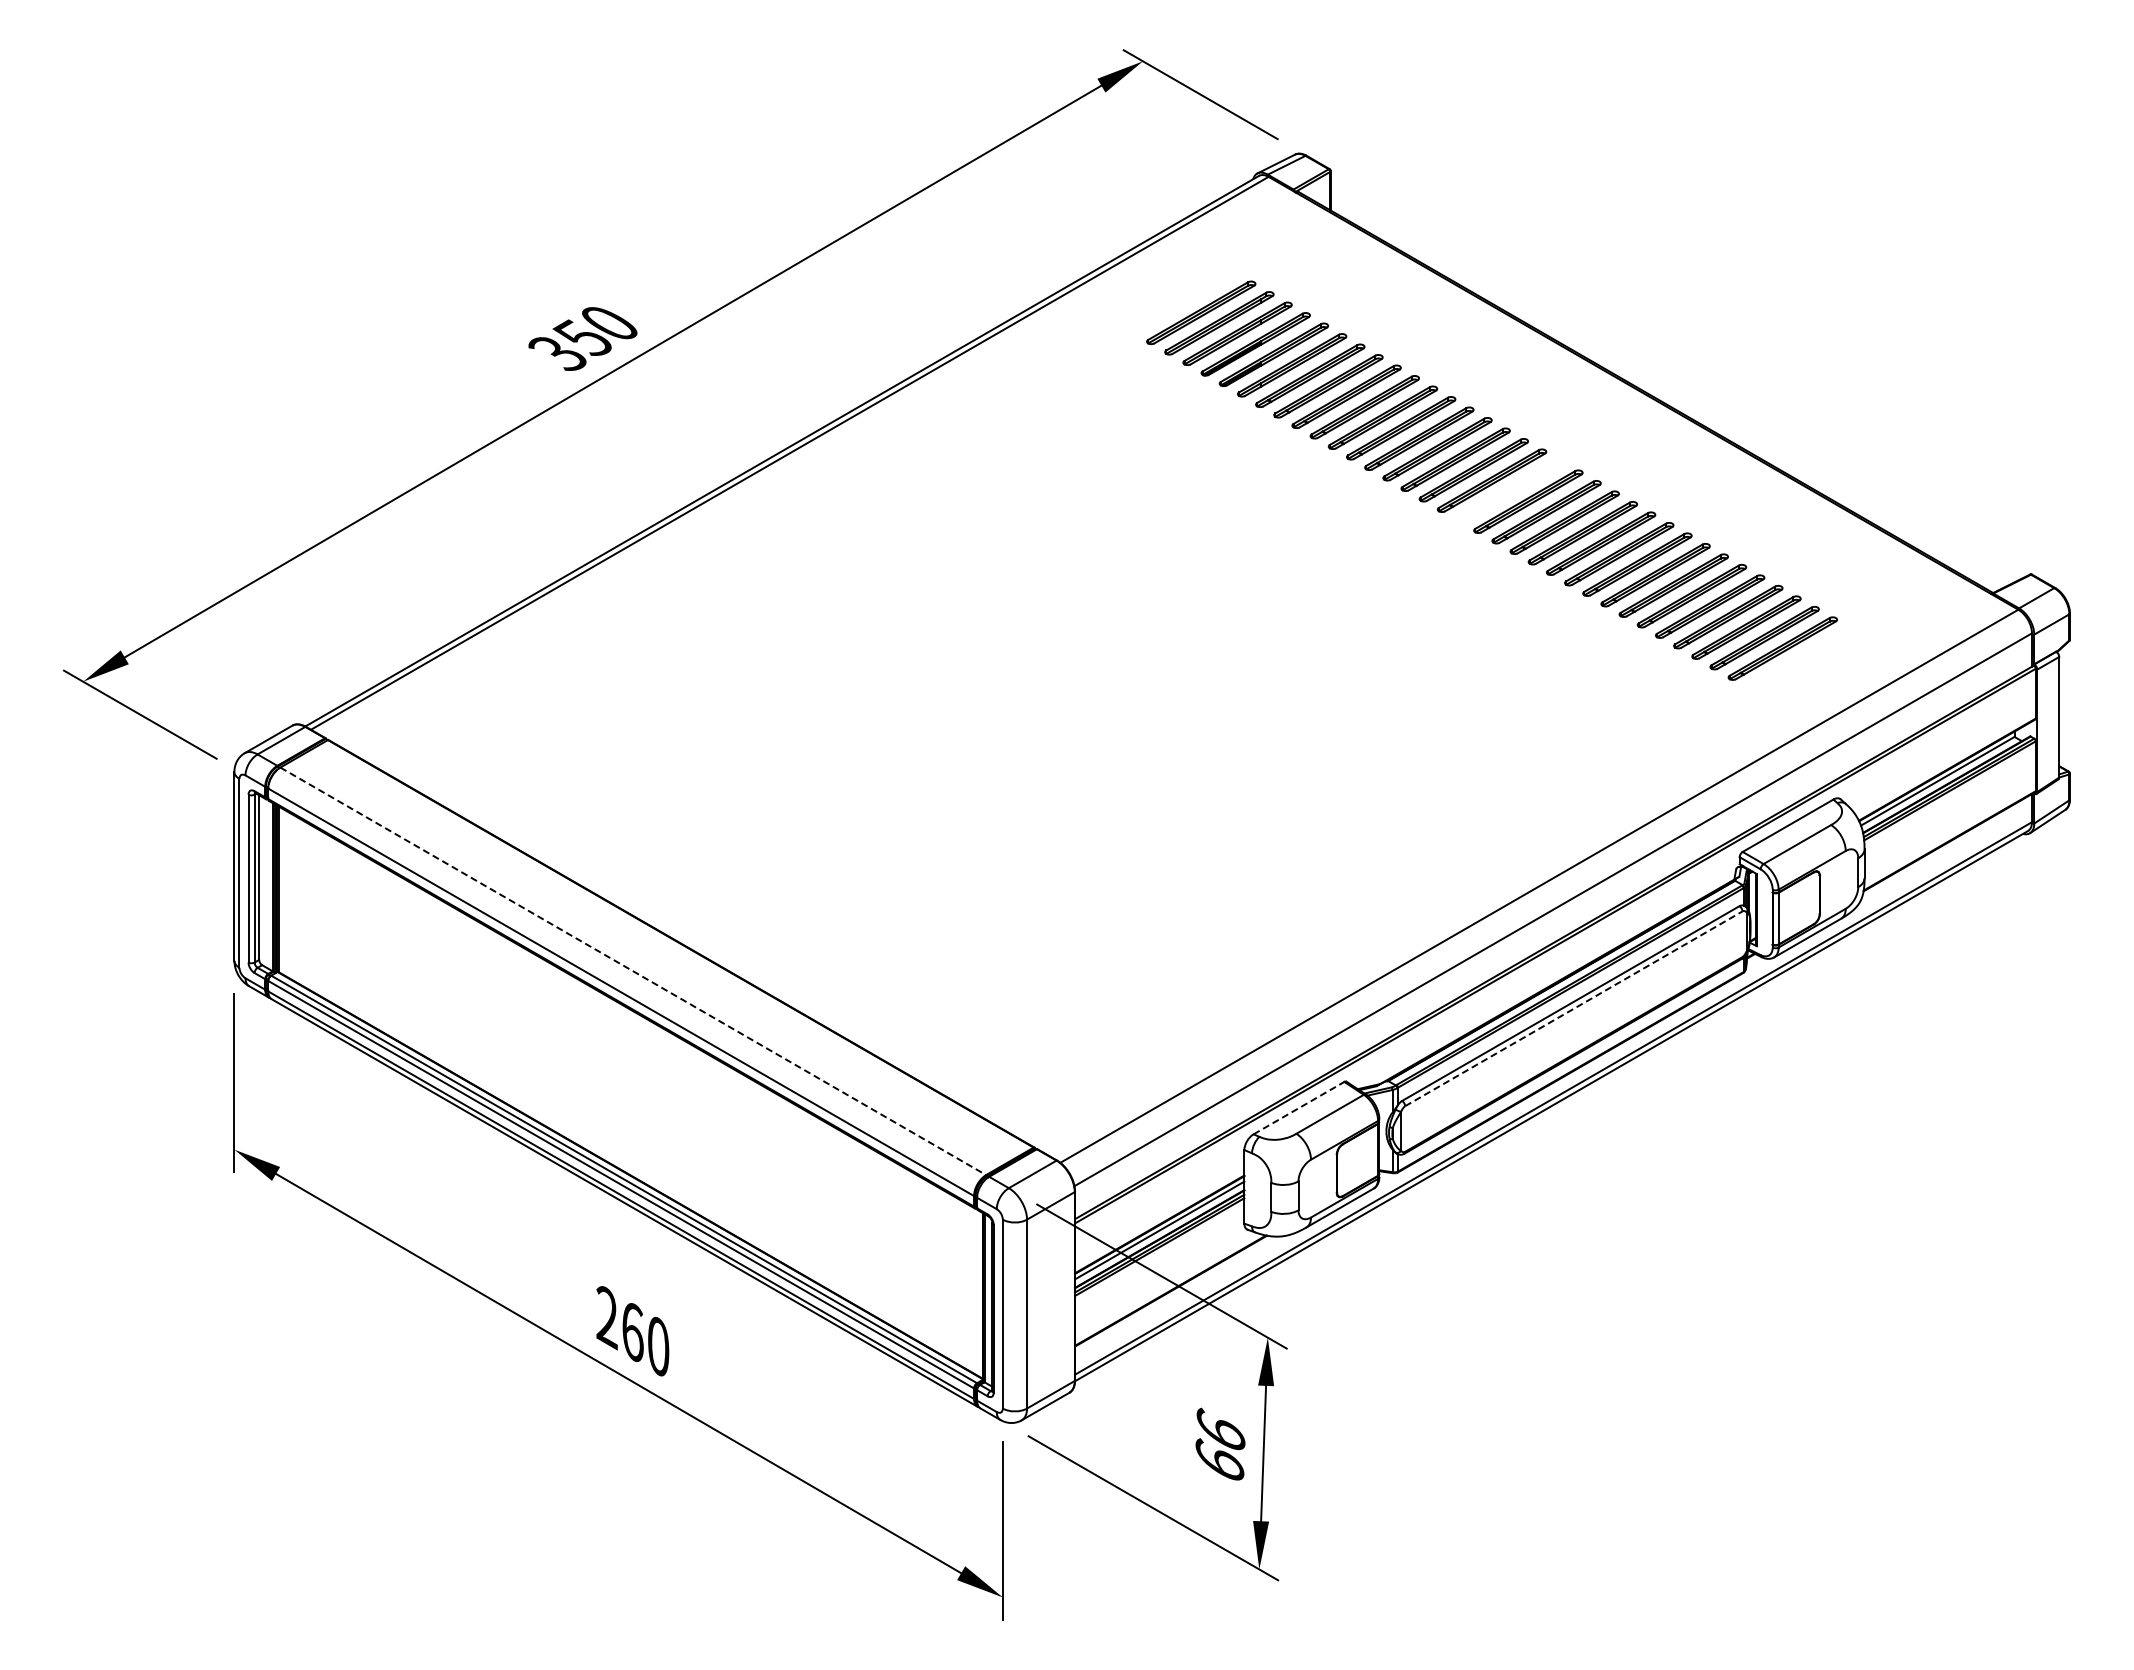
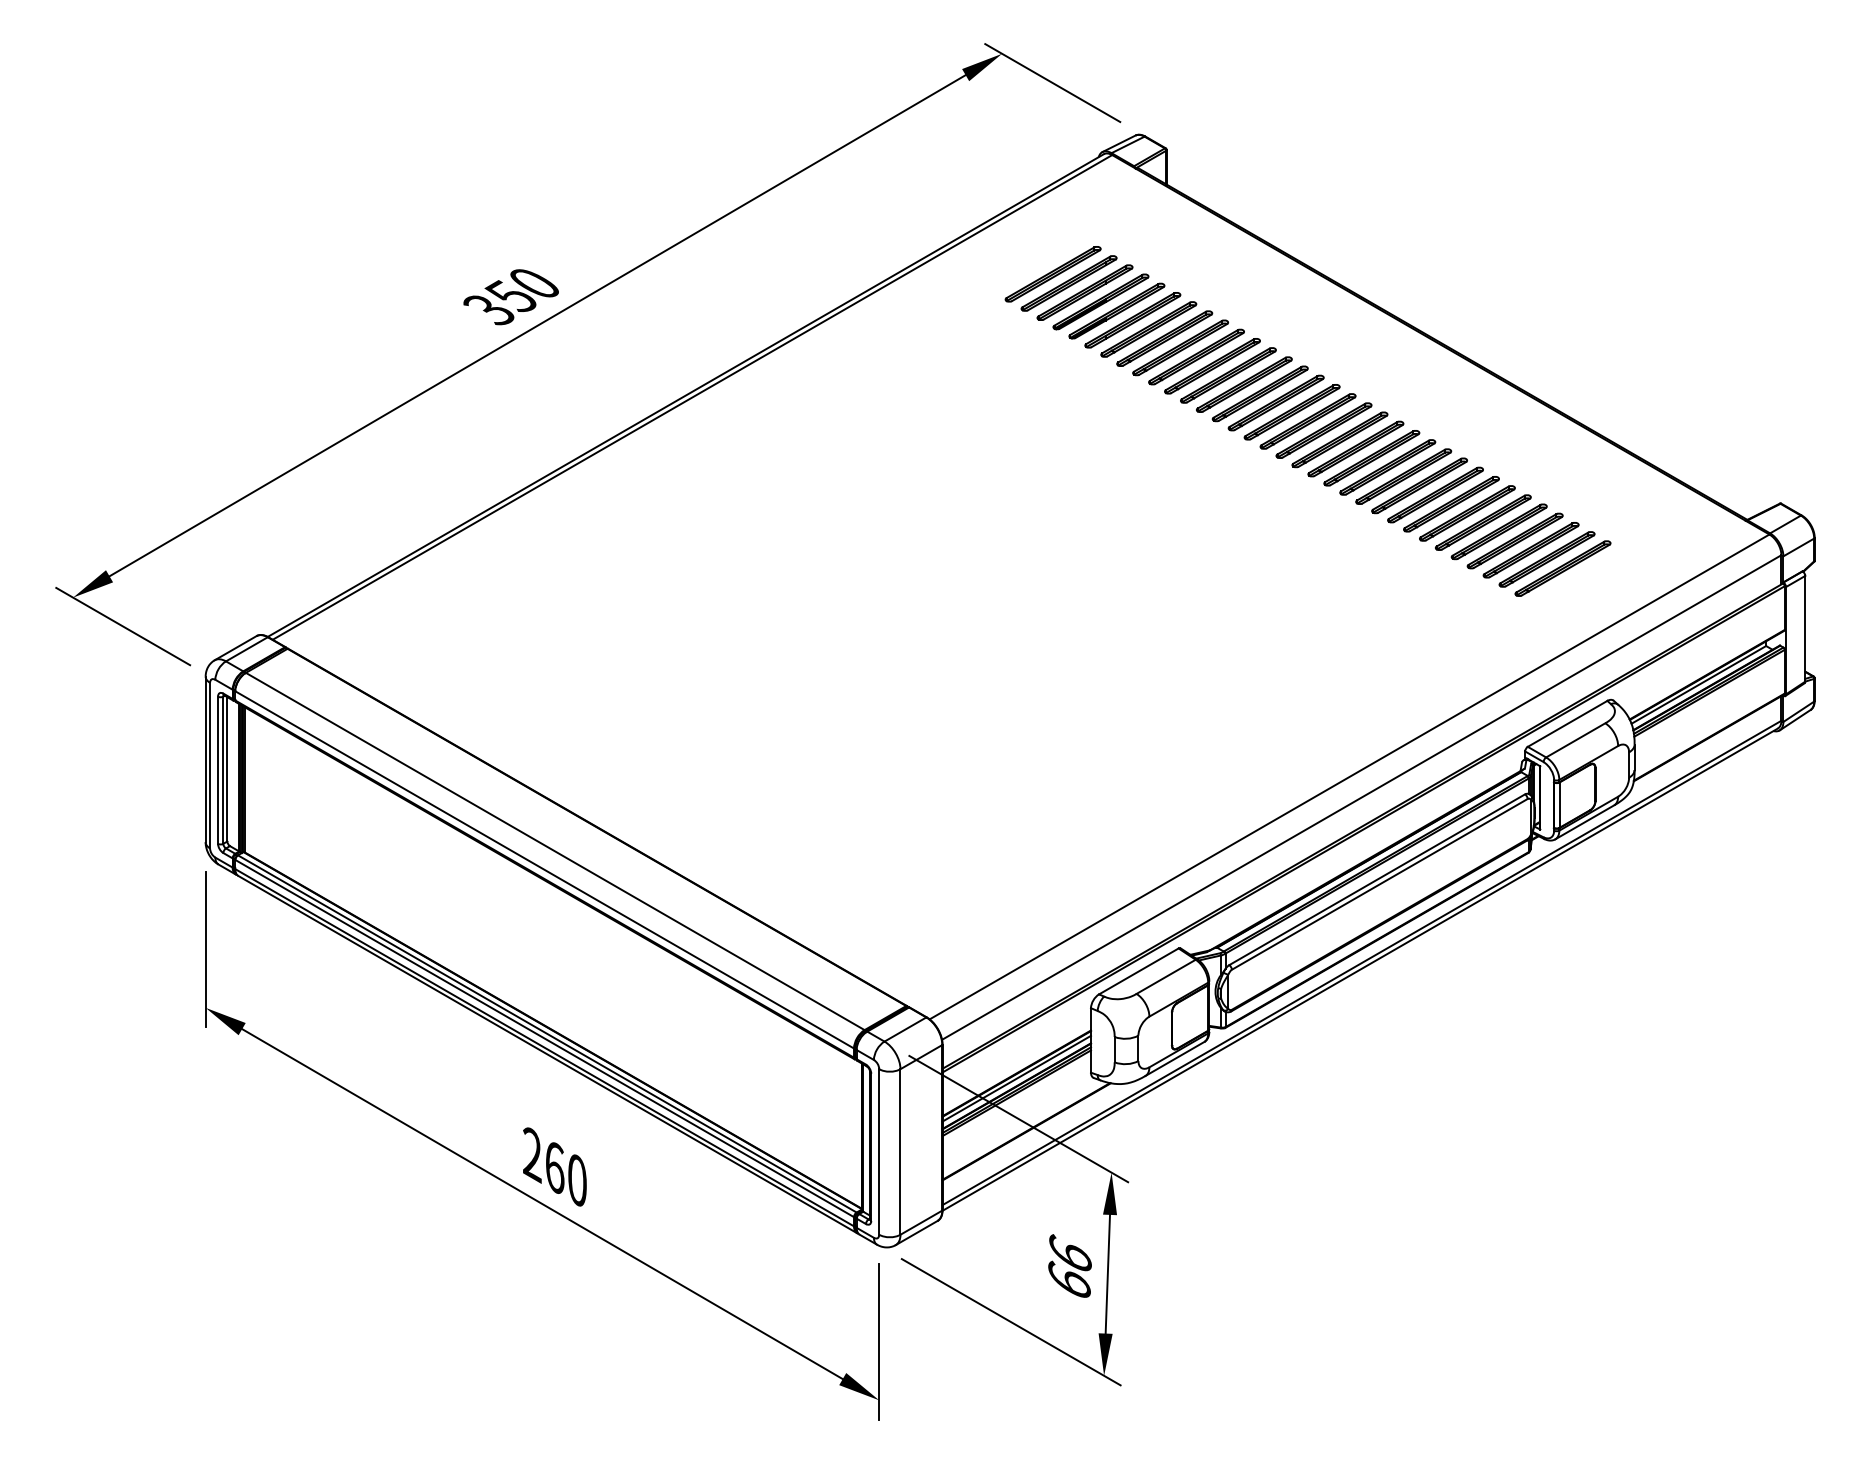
part: (1510, 491) -> (1324, 430), added
line: (633, 971) -> (555, 851), dashed -> solid
line: (1573, 1008) -> (1379, 884), dashed -> solid
line: (1299, 1107) -> (1139, 970), dashed -> solid

